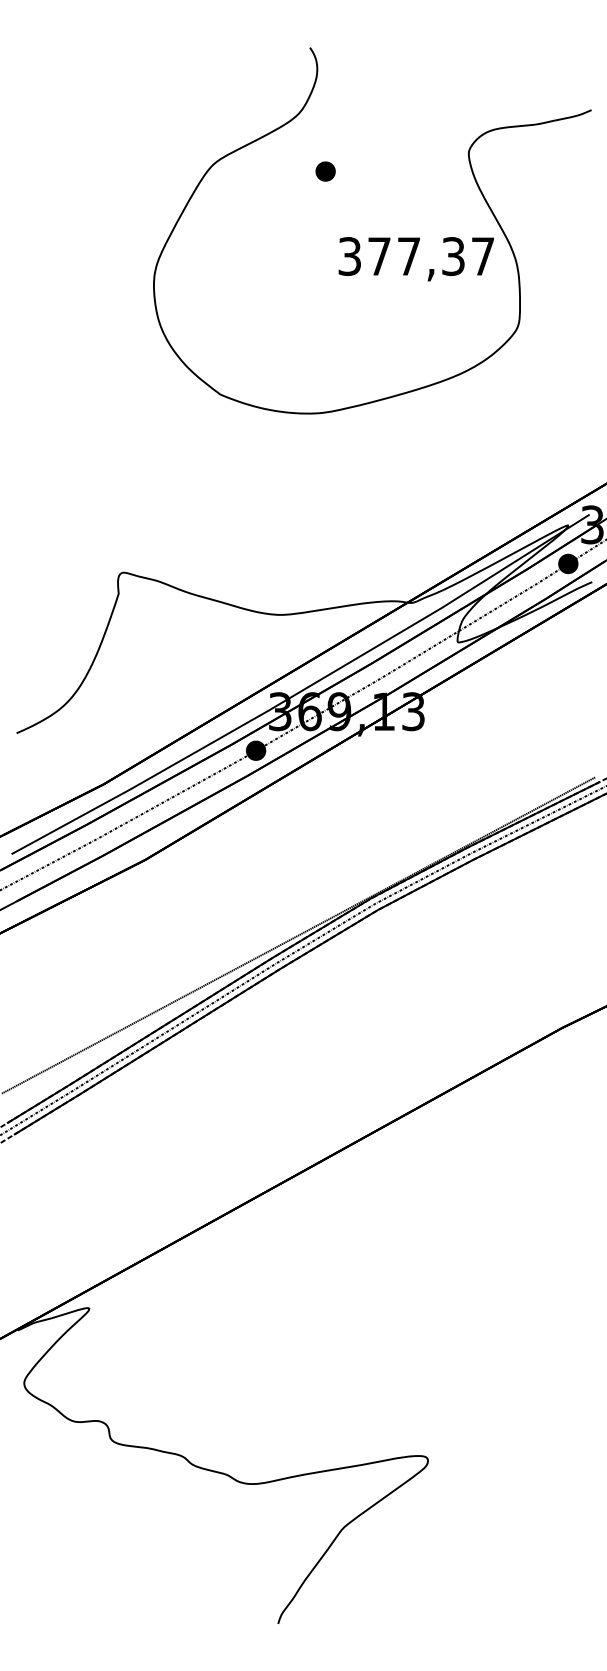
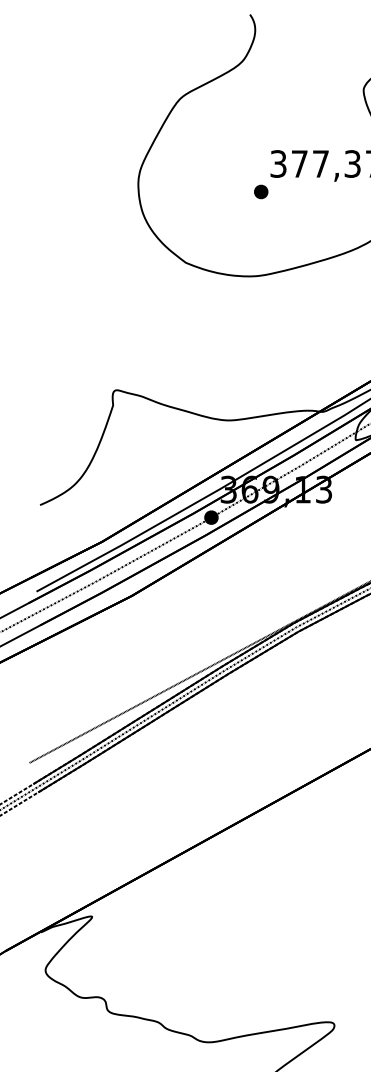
part: (325, 171) -> (261, 191), moved

